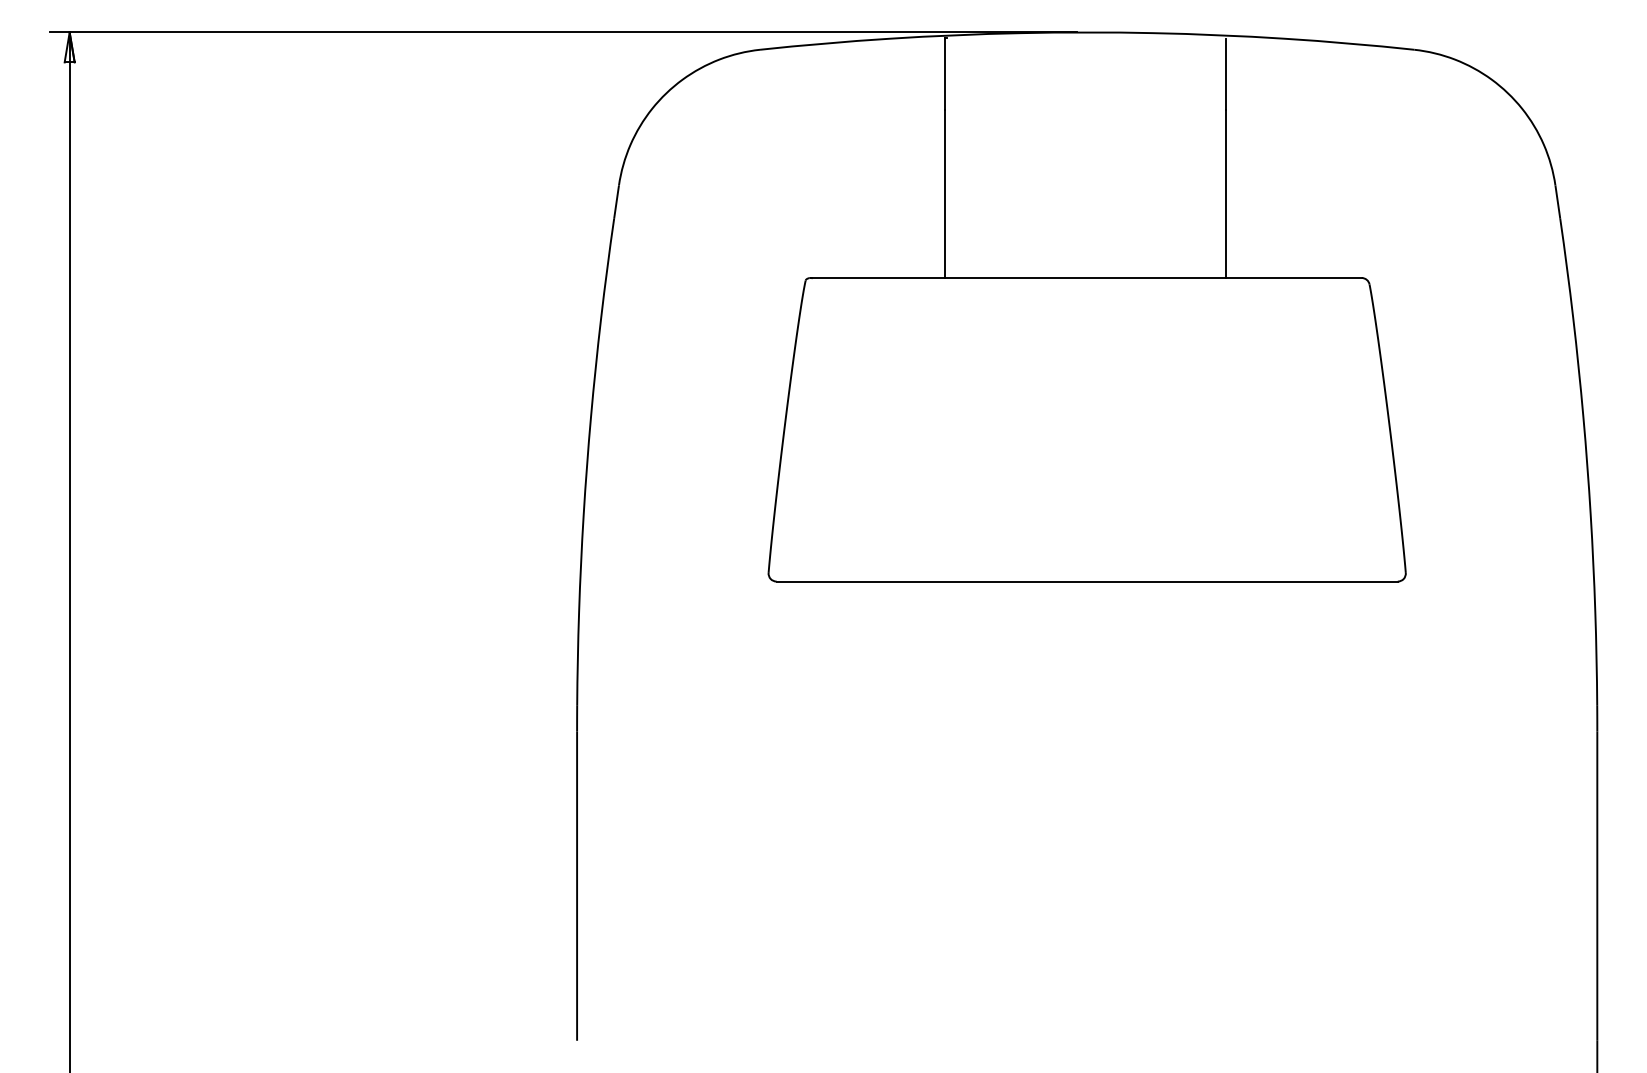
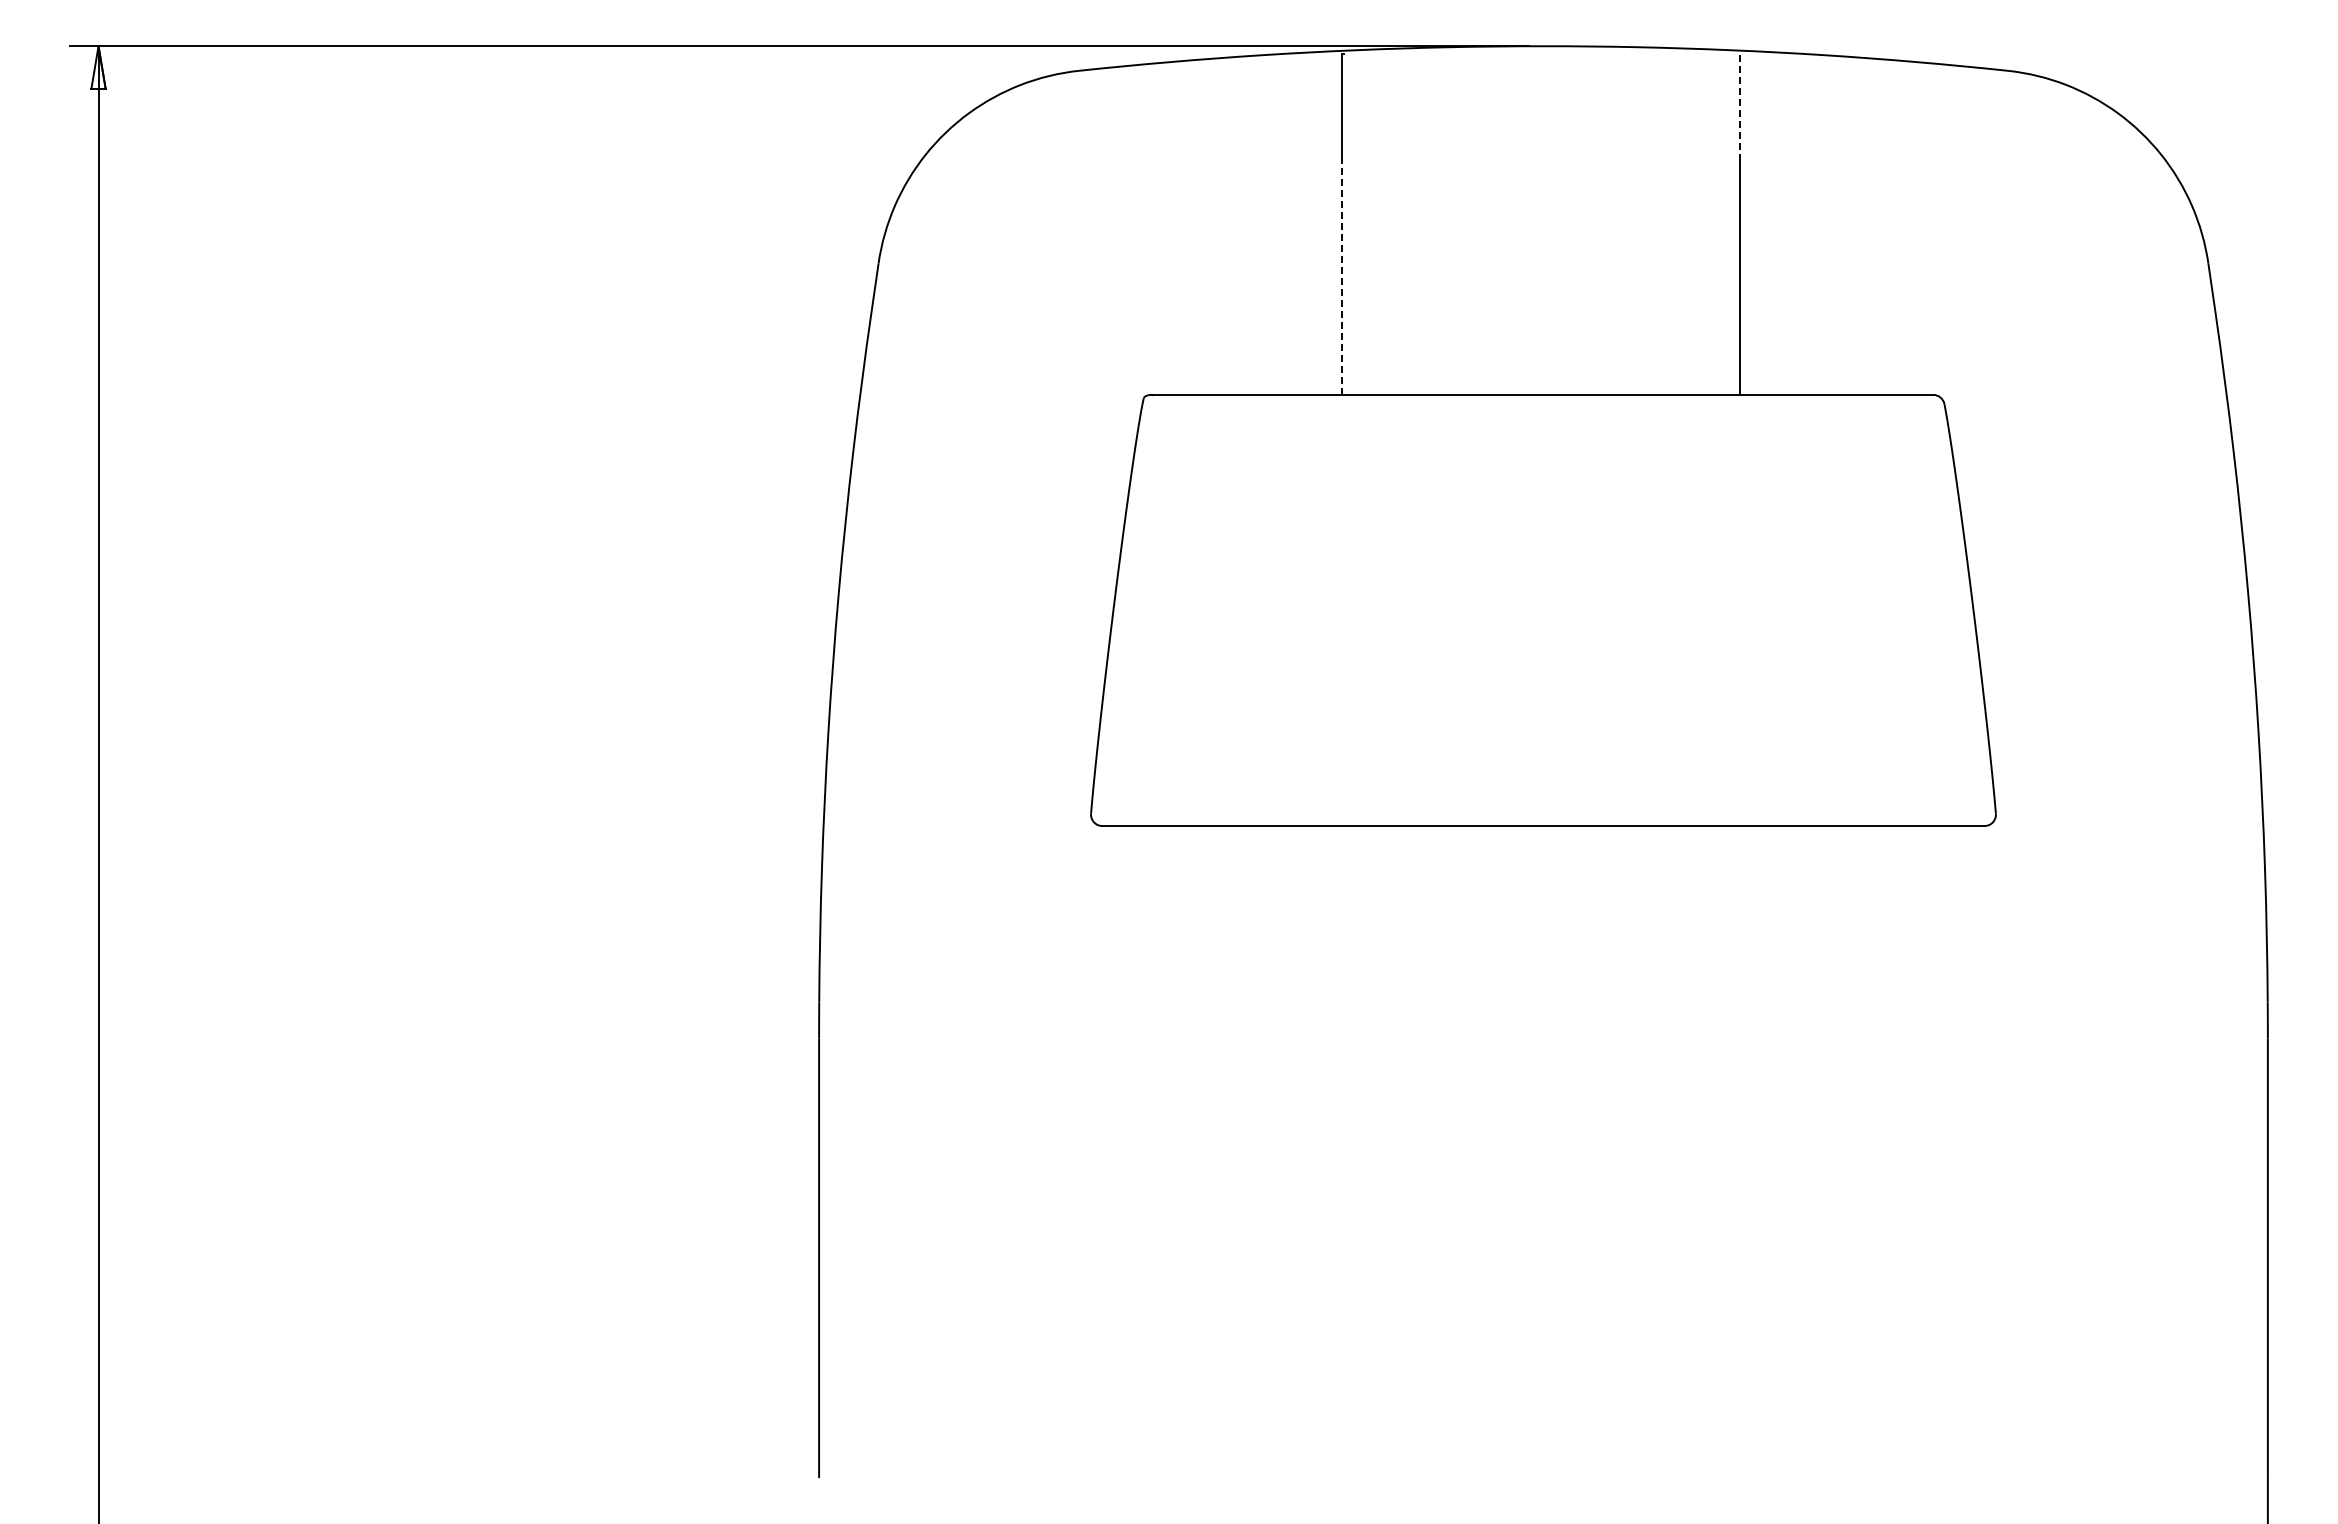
line: (1225, 74) -> (1739, 105), solid -> dashed
line: (945, 193) -> (1342, 275), solid -> dashed

